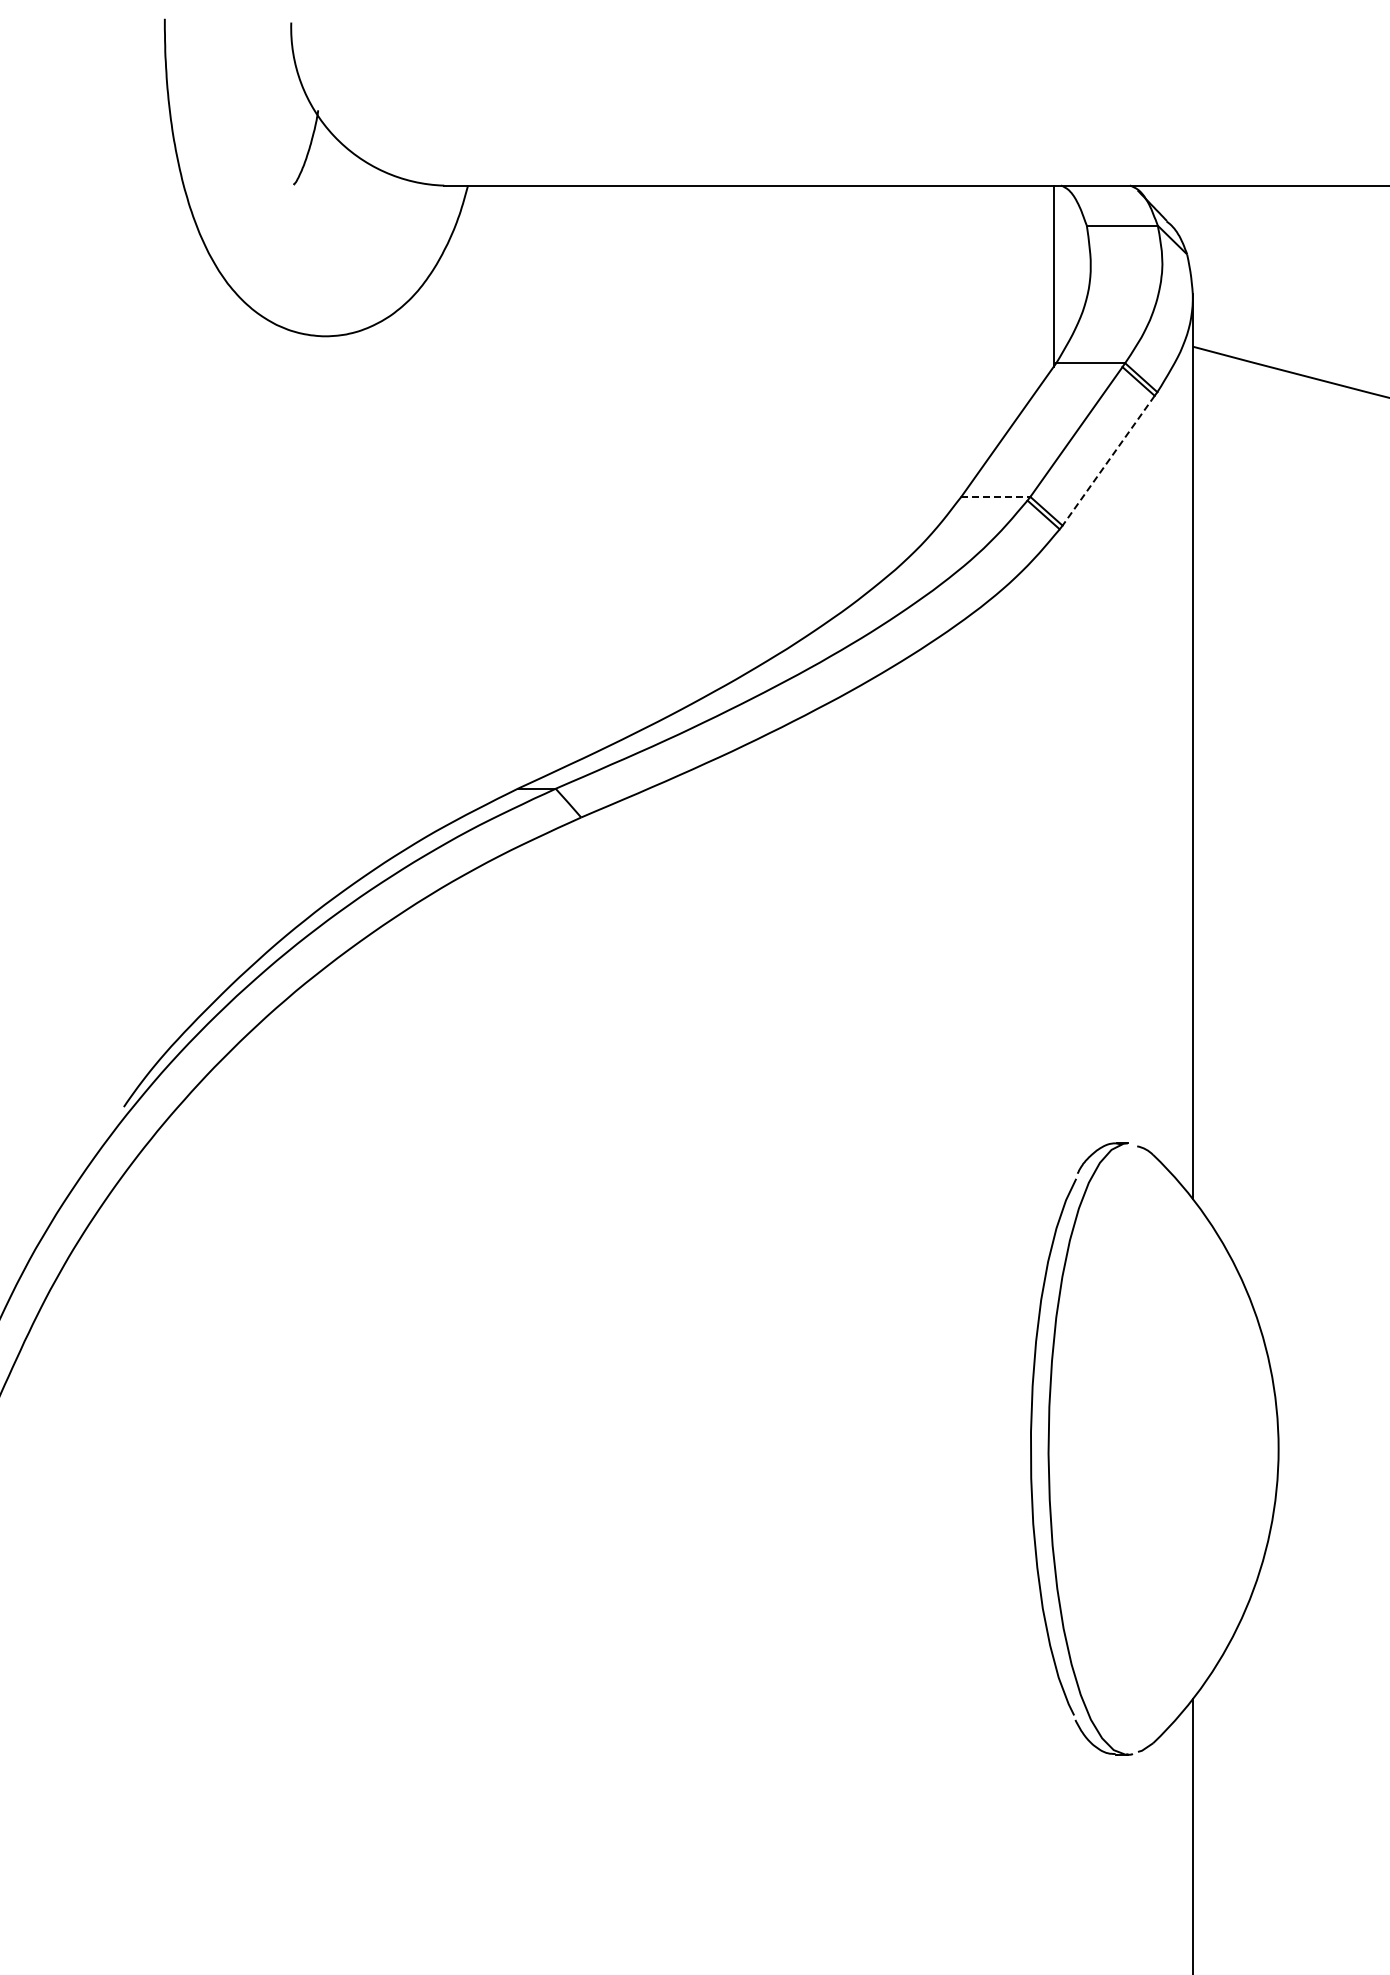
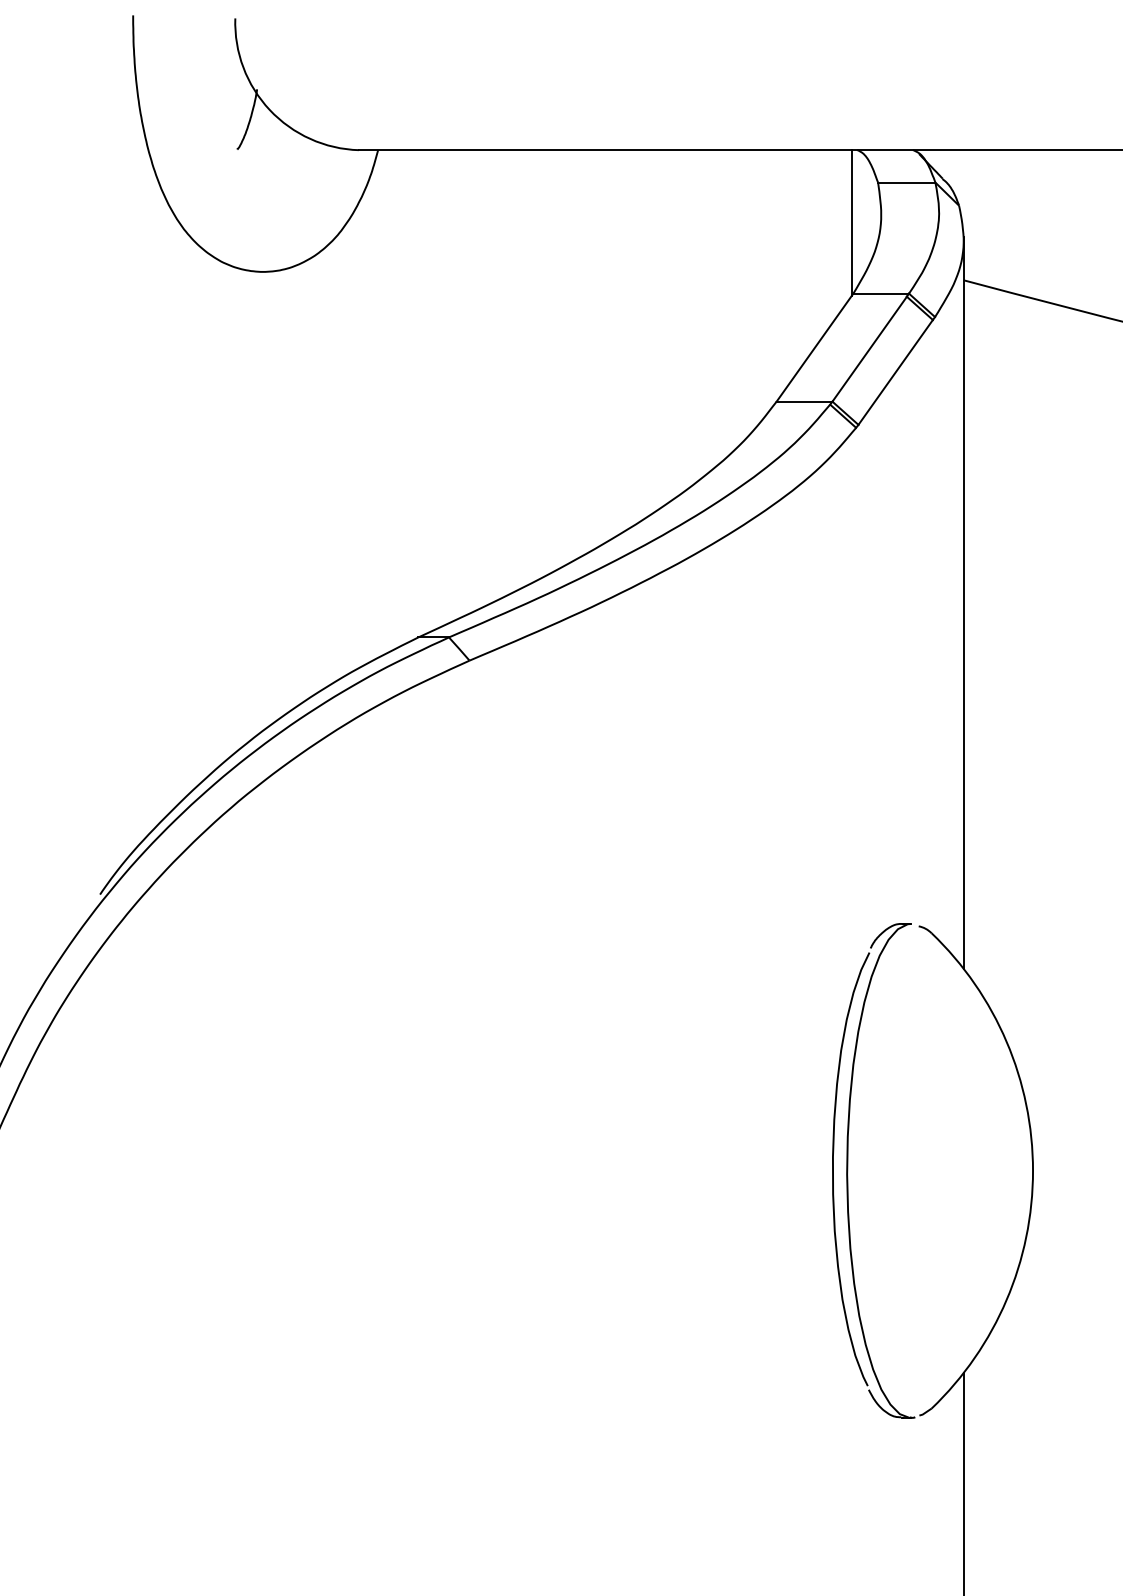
line: (1108, 460) -> (895, 372), dashed -> solid
line: (995, 496) -> (804, 401), dashed -> solid

